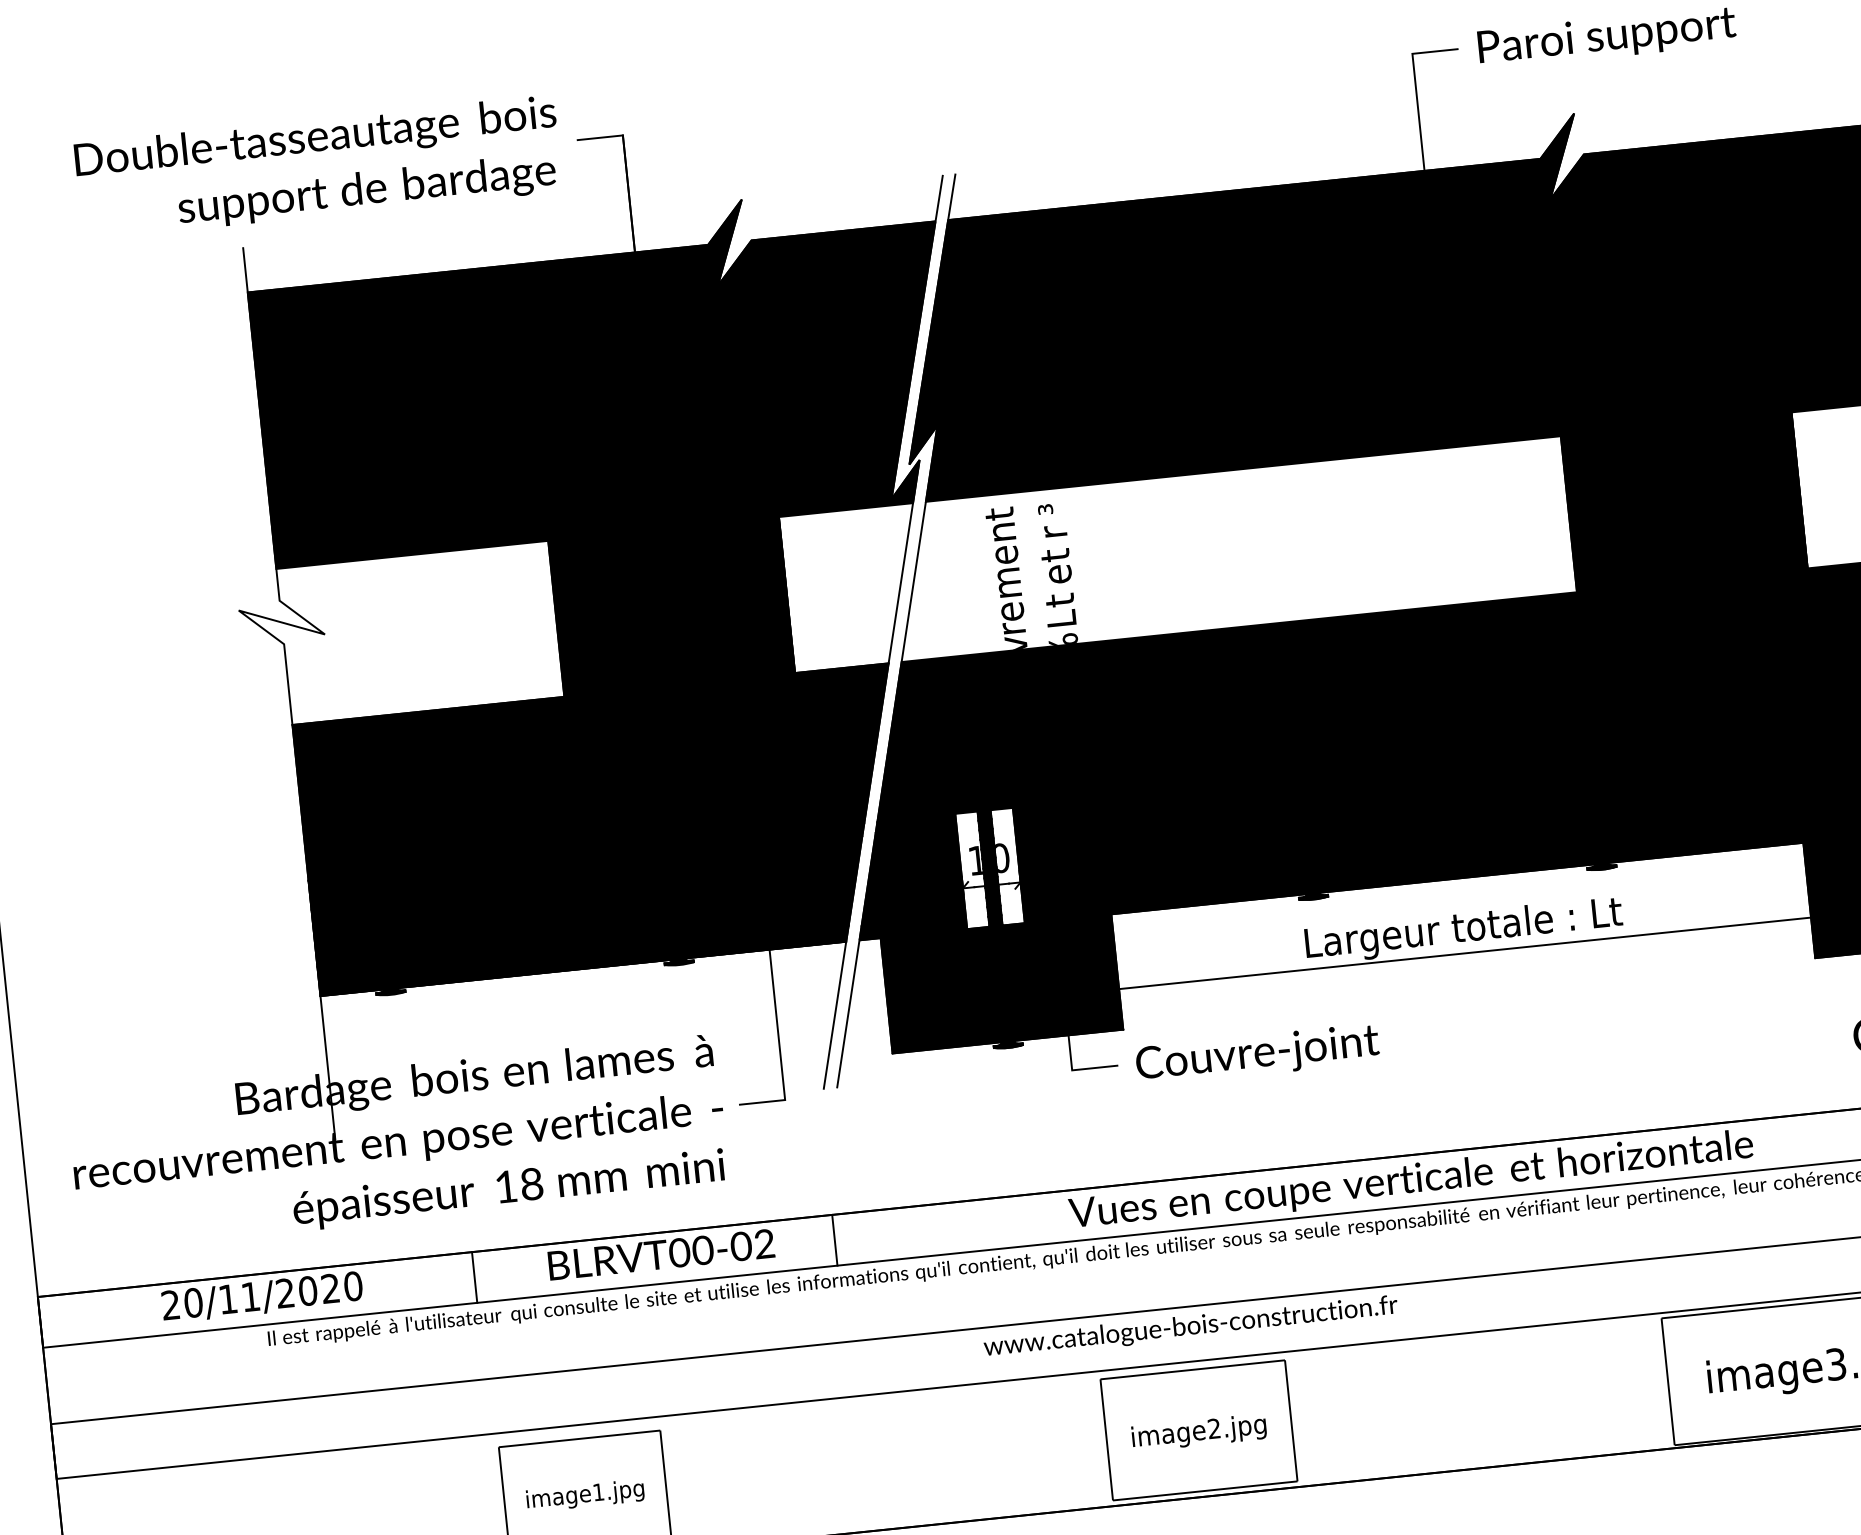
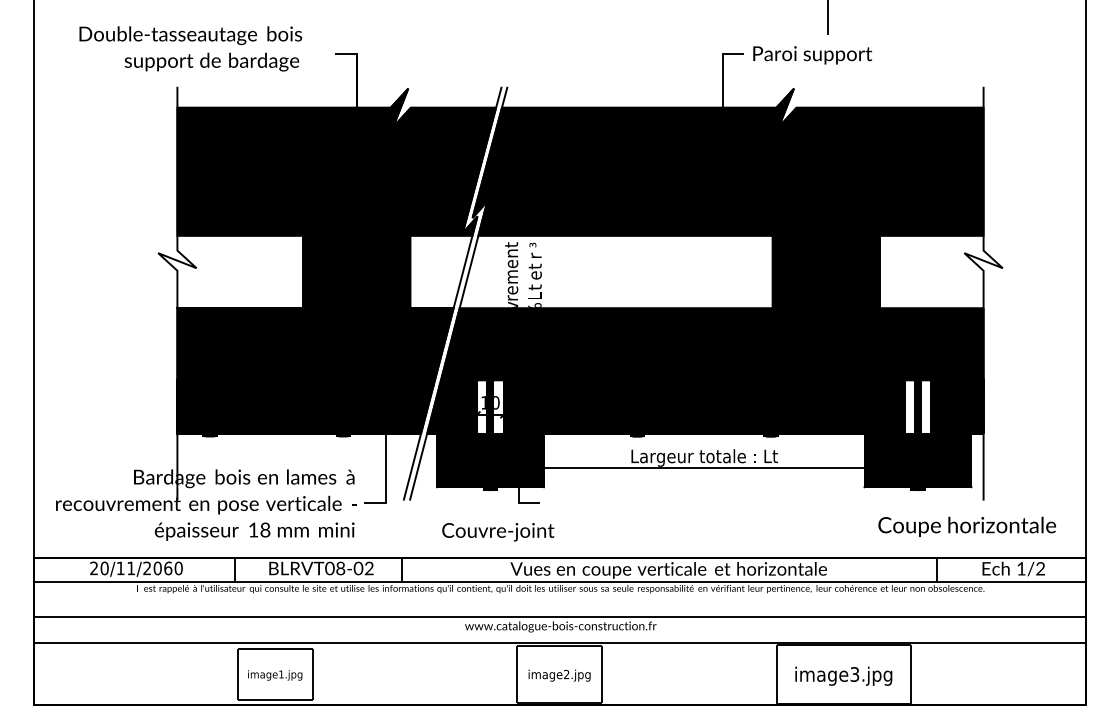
text: (317, 166) -> (190, 48), moved
text: (1258, 1055) -> (498, 532), moved
text: (702, 1250) -> (340, 568), \c16711848;BLRVT00-02 -> \c16711848;BLRVT08-02
text: (331, 1288) -> (168, 568), 20/11/2020 -> 20/11/2060

